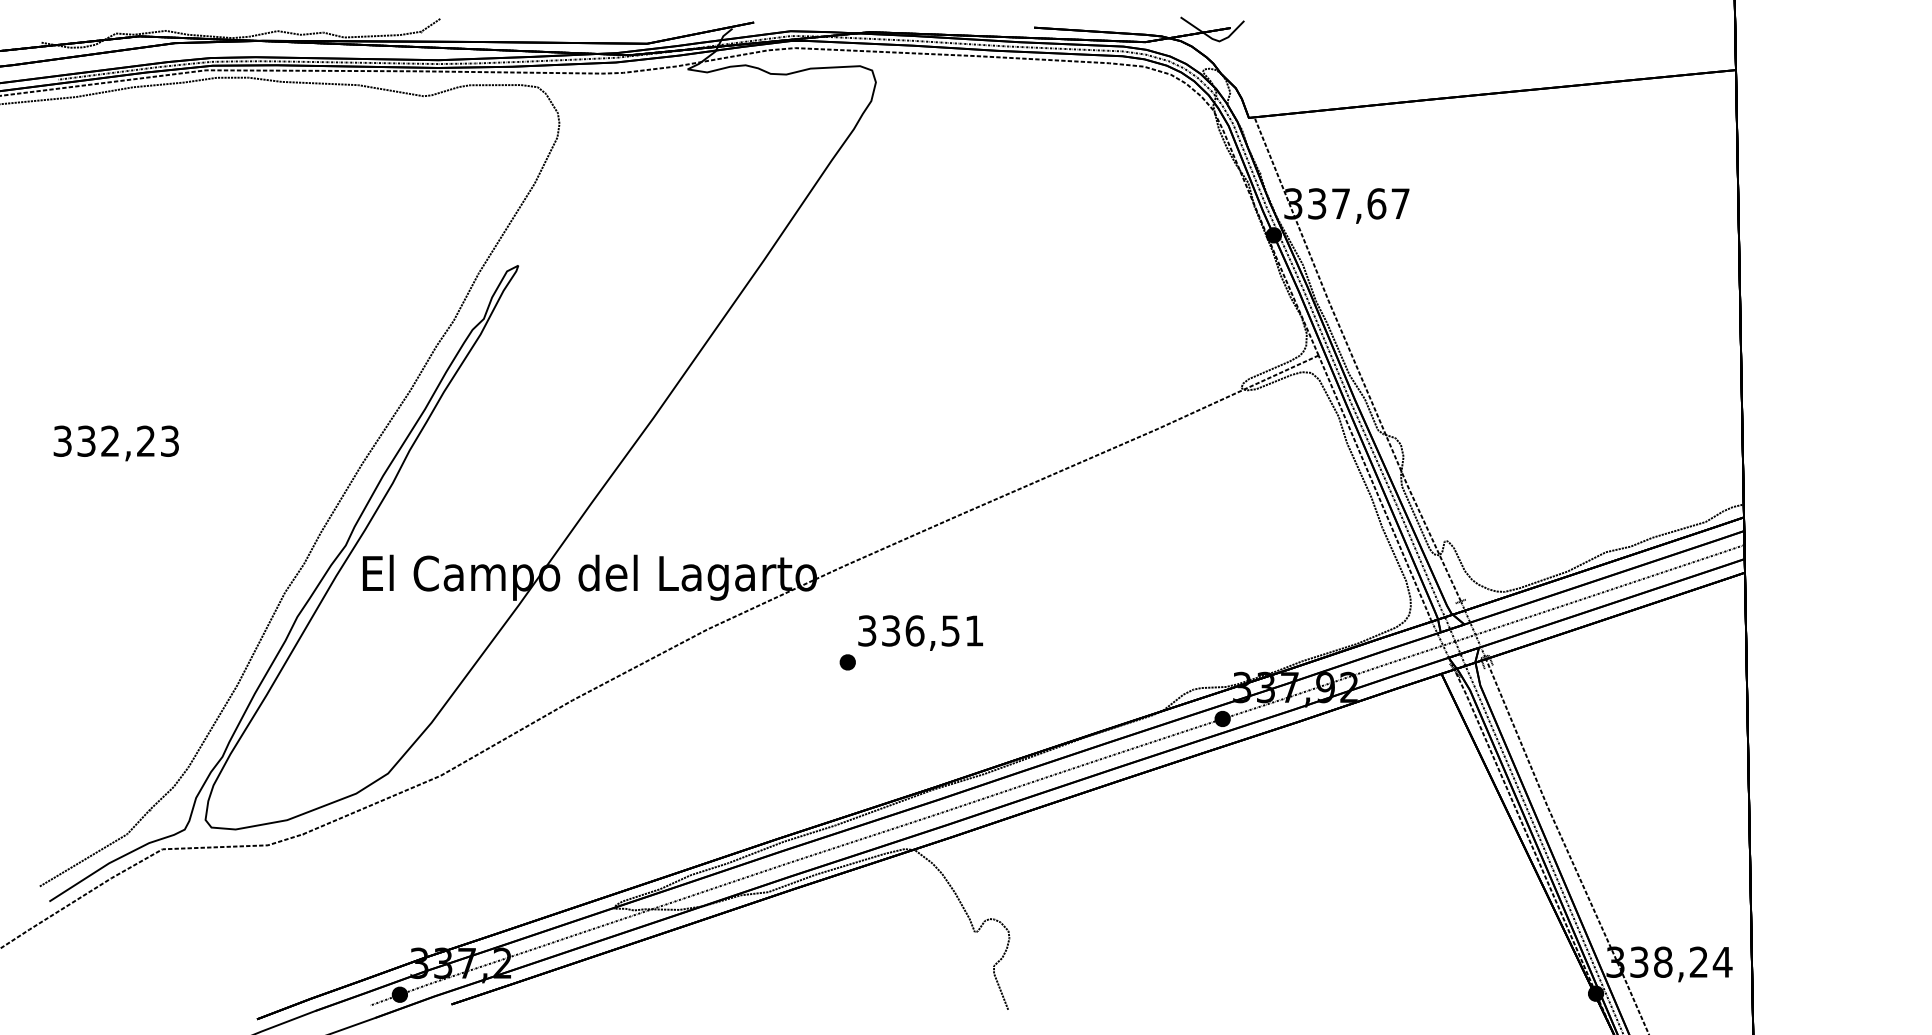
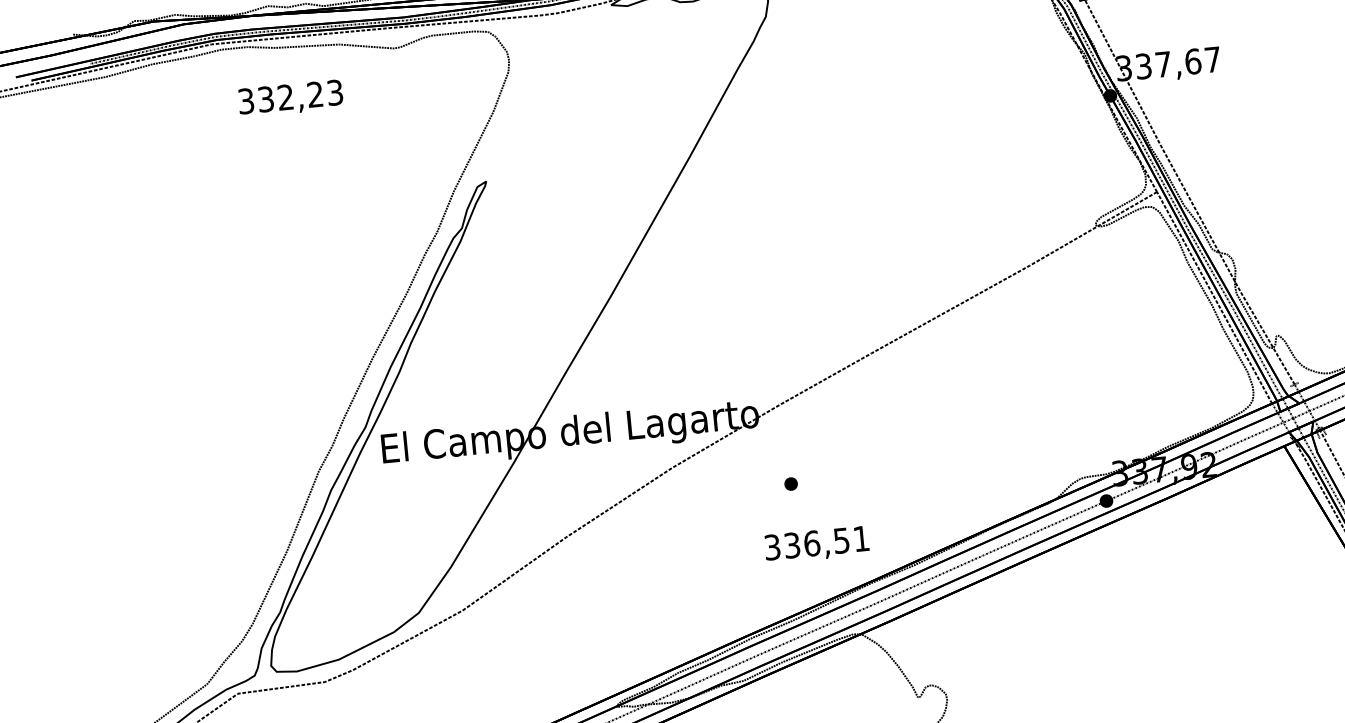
text: (115, 443) -> (290, 98), moved
text: (920, 632) -> (816, 544), moved

